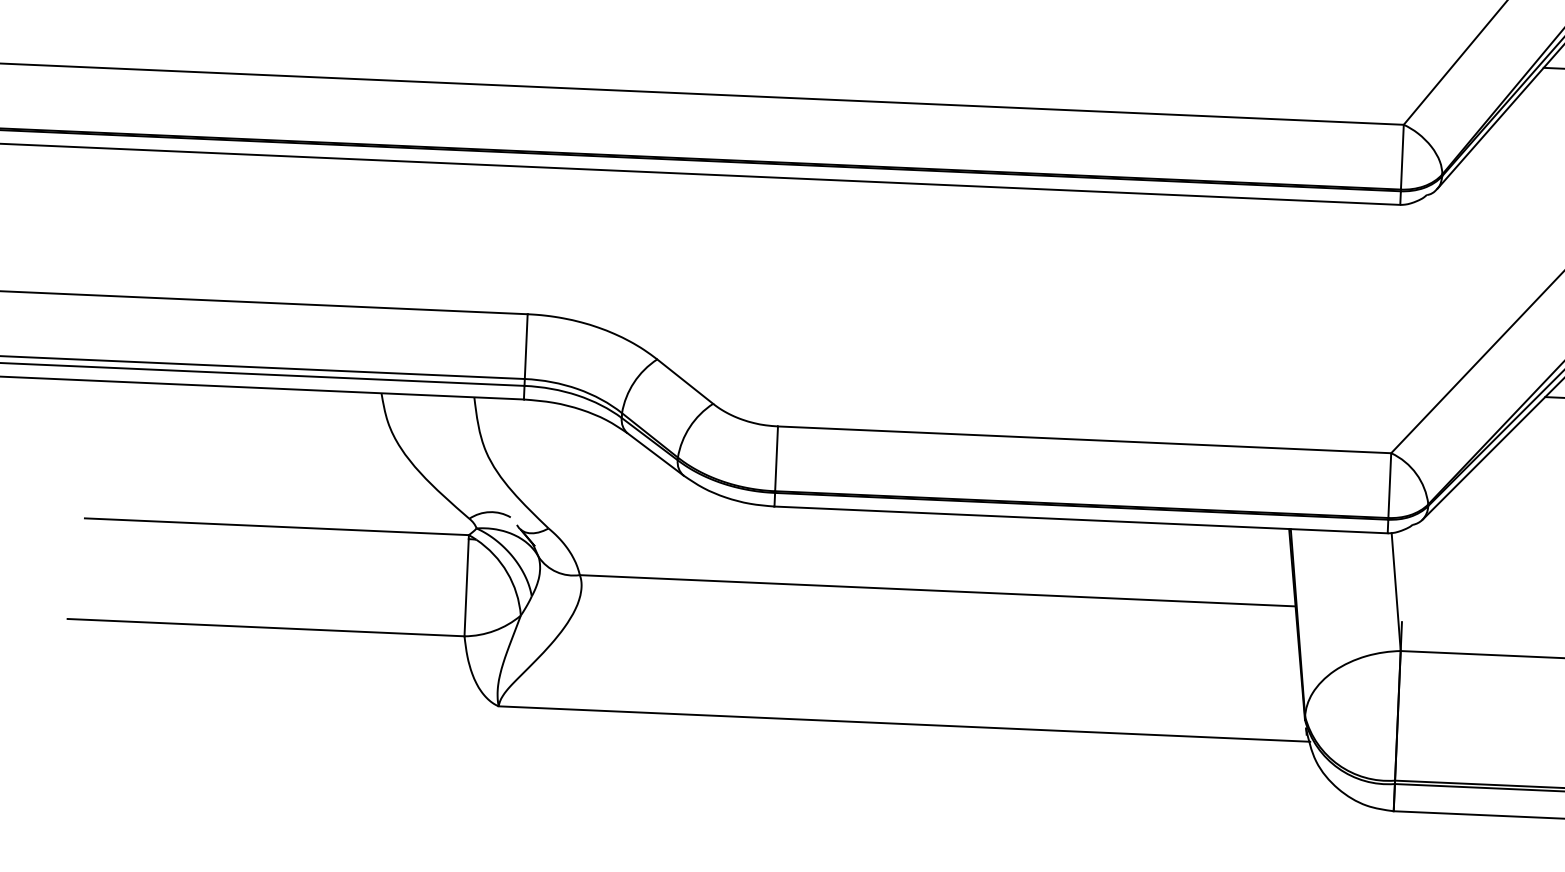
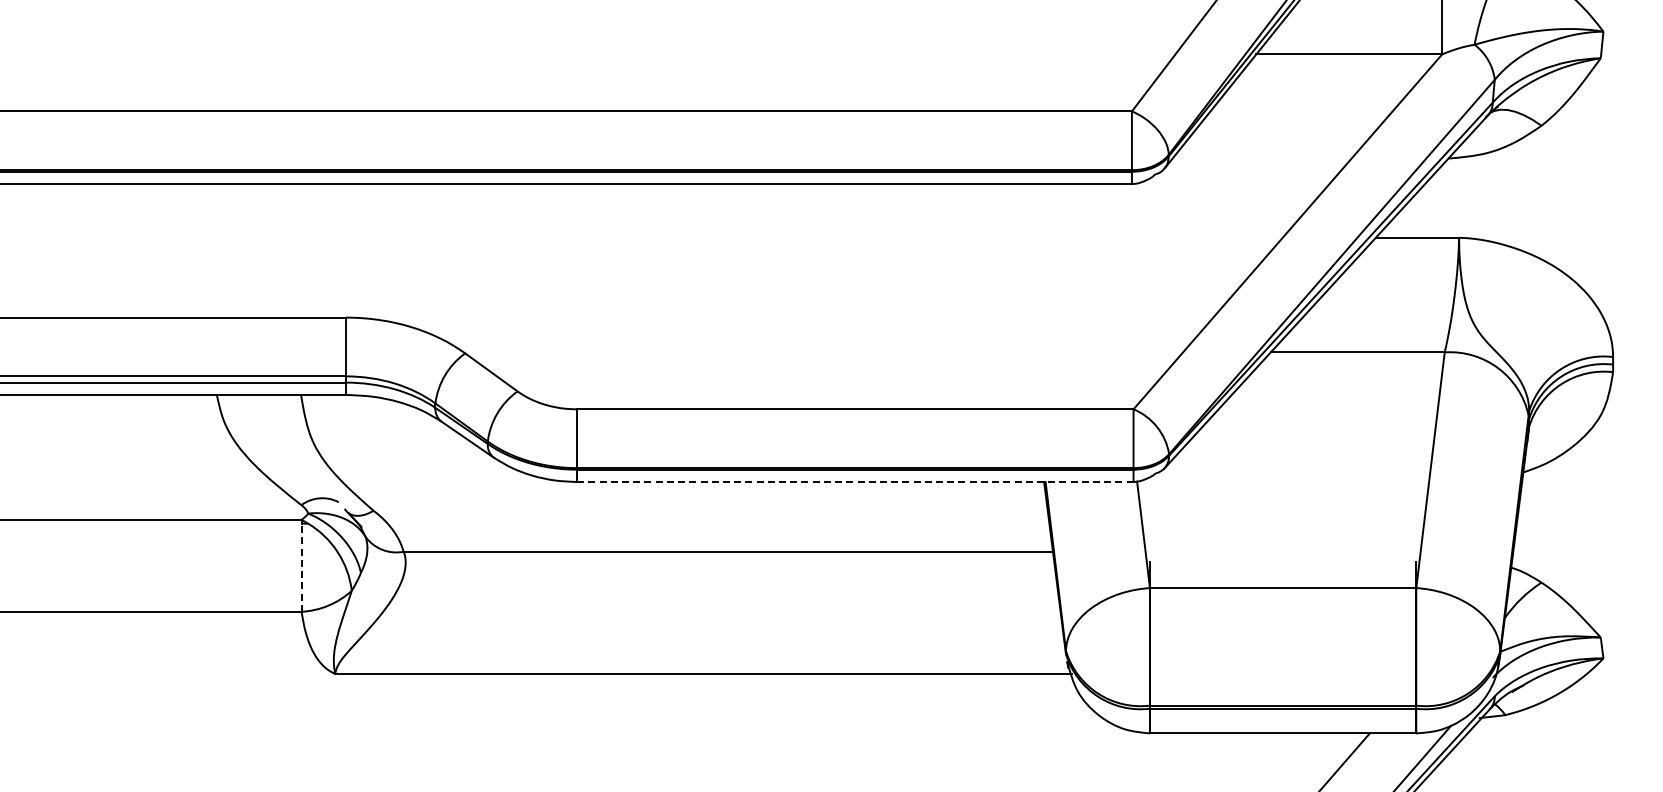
line: (1081, 520) -> (855, 482), solid -> dashed
line: (466, 587) -> (301, 567), solid -> dashed

